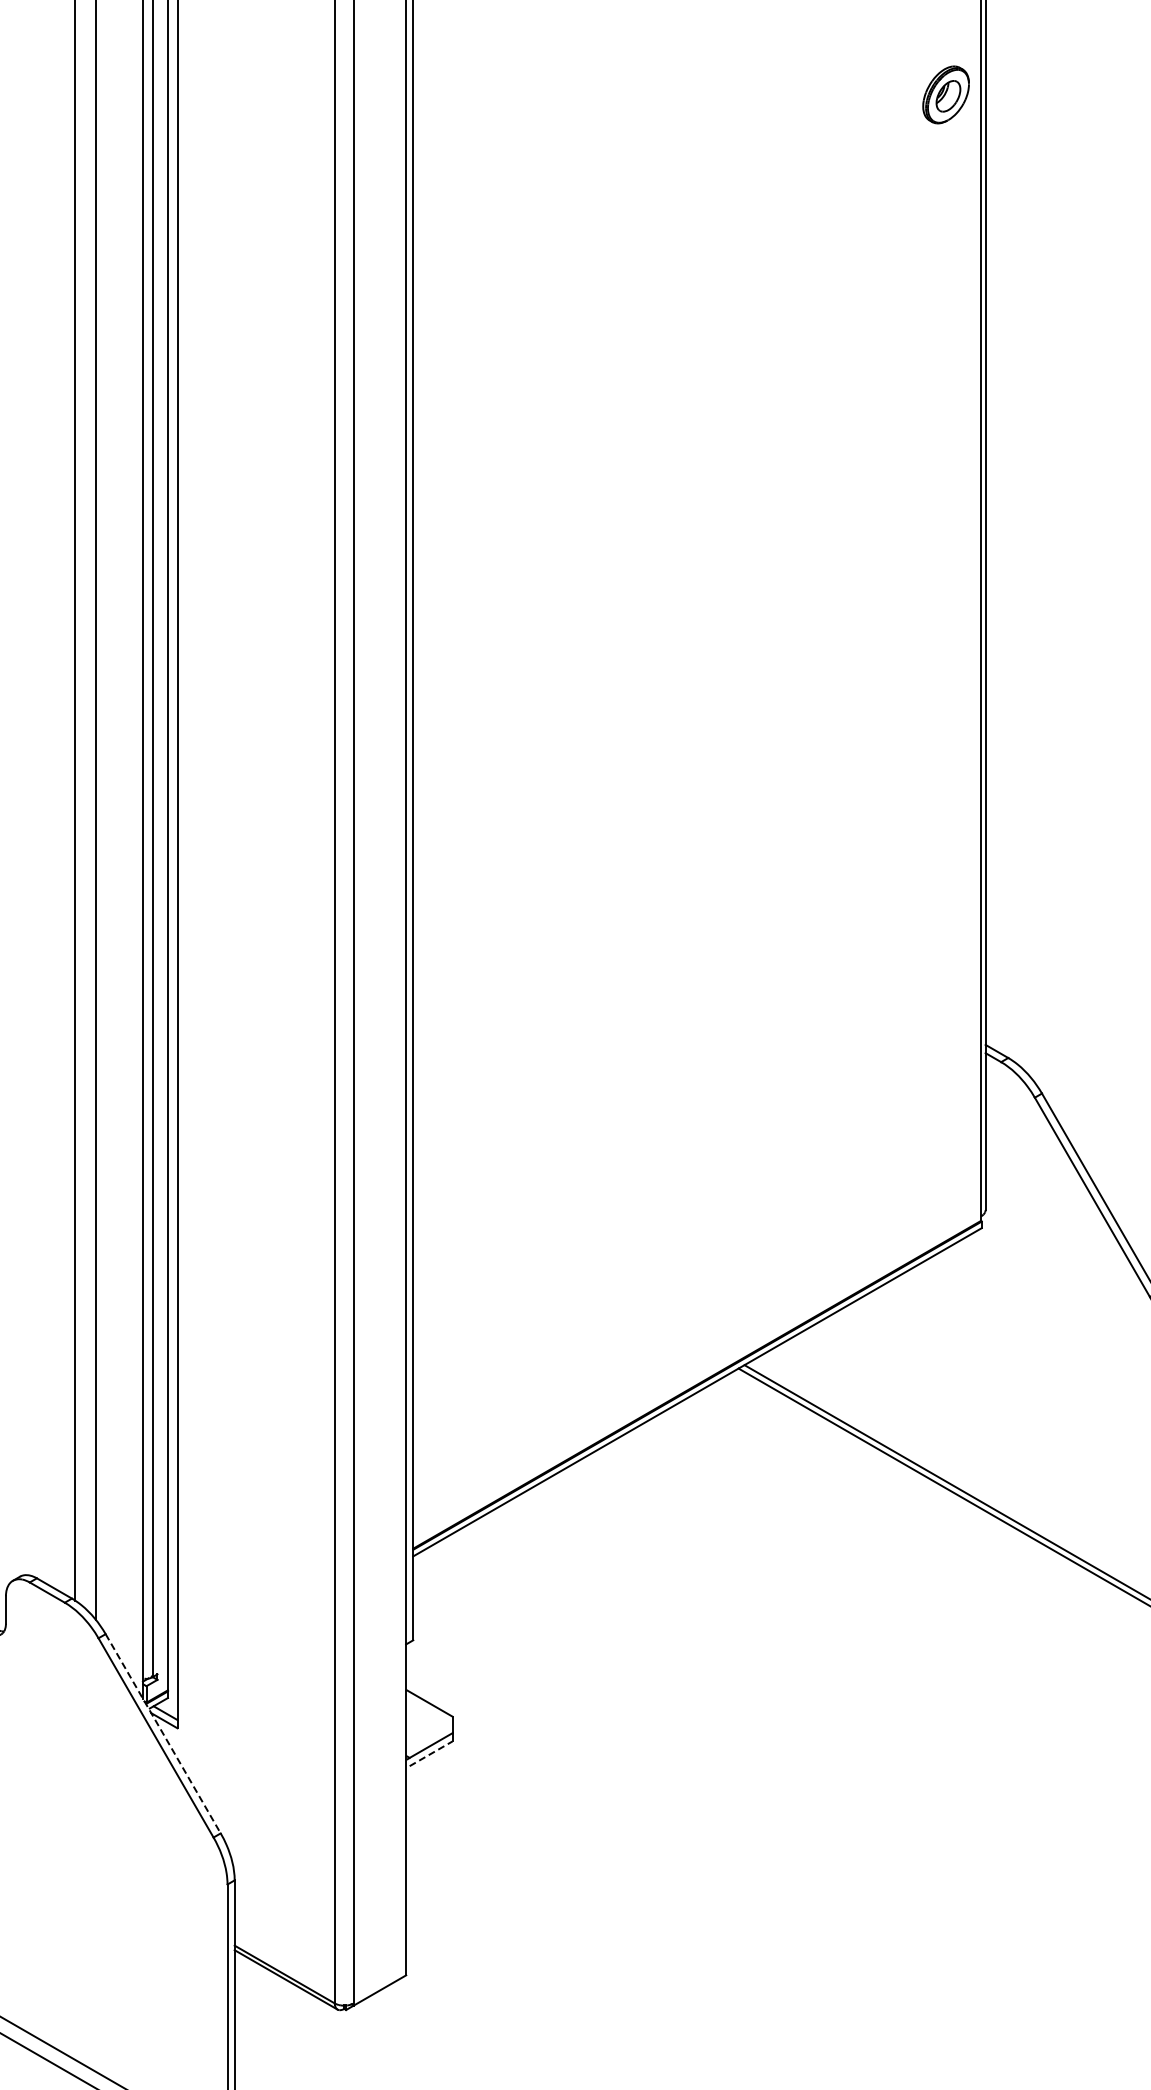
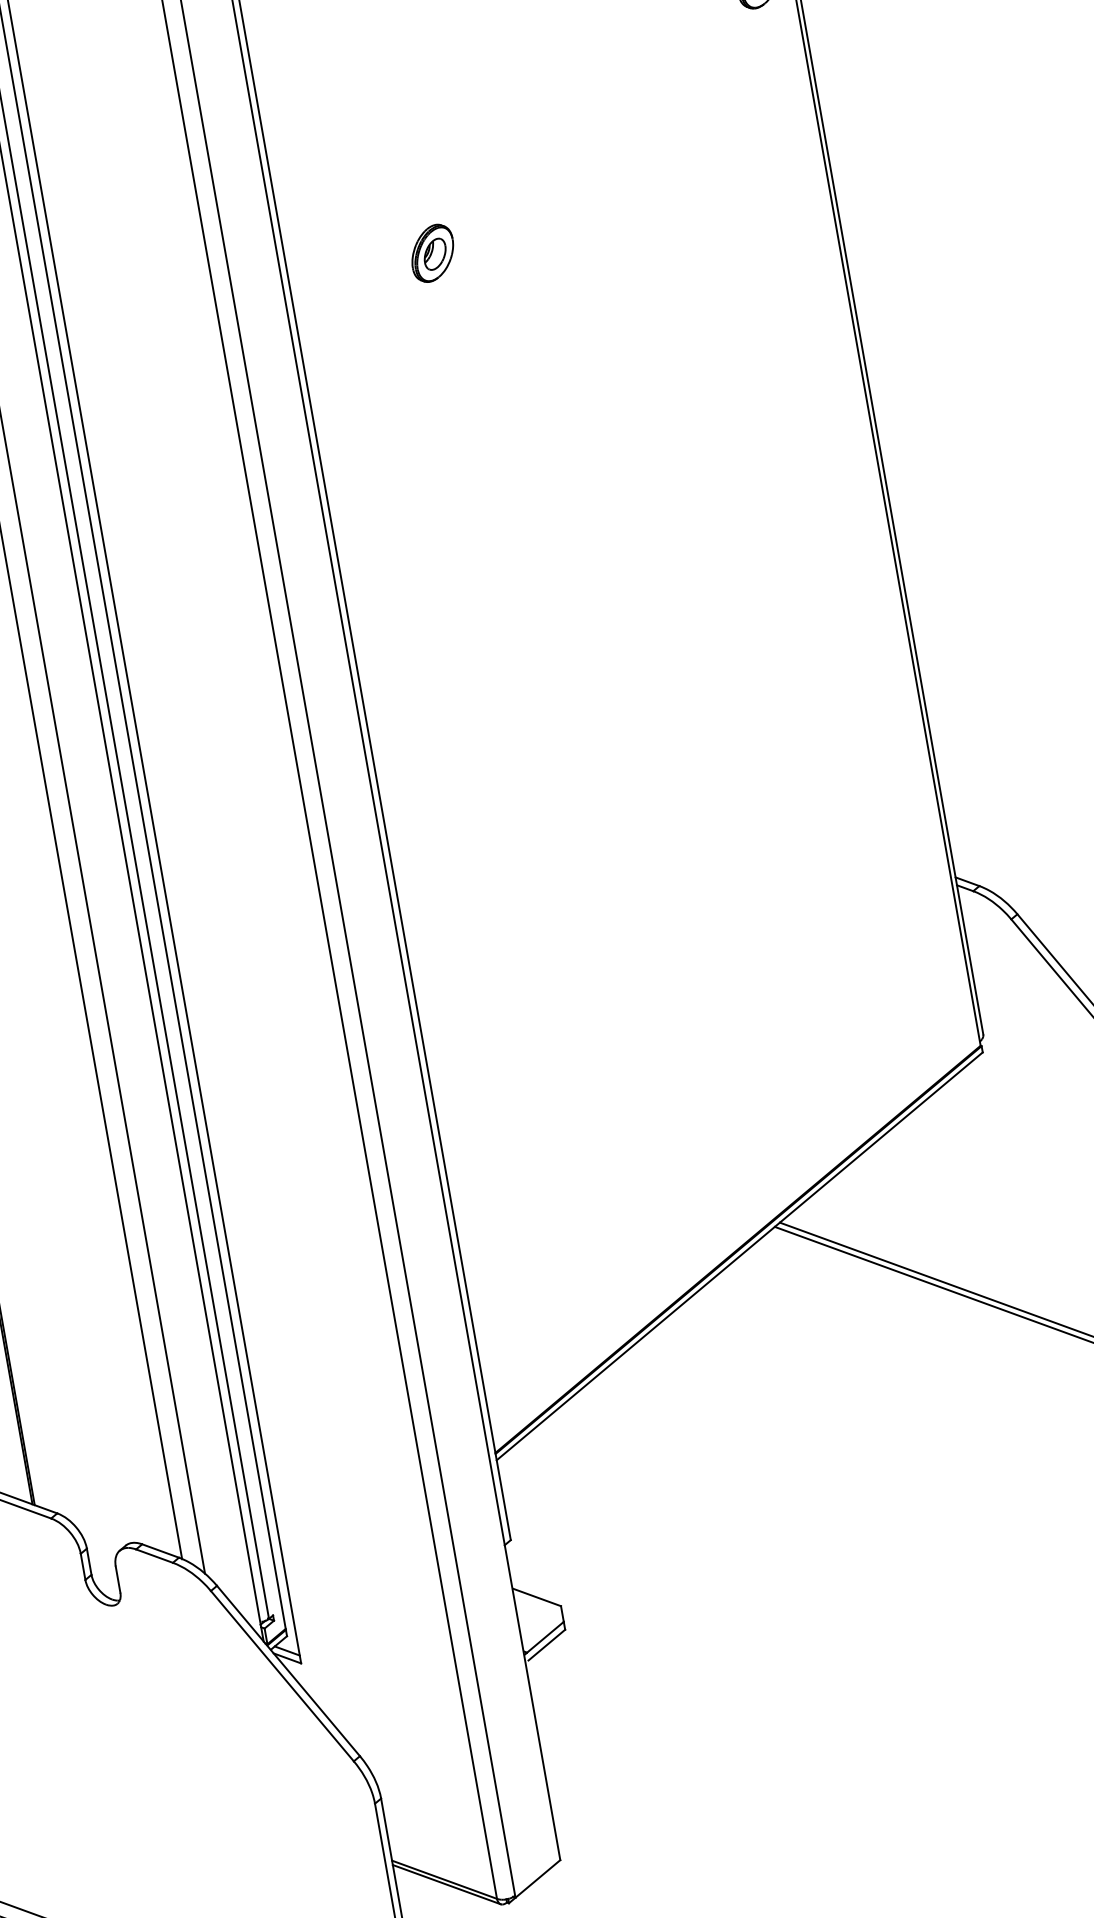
part: (564, 314) -> (432, 252), added
line: (163, 1734) -> (288, 1671), dashed -> solid
line: (431, 1753) -> (547, 1644), dashed -> solid

